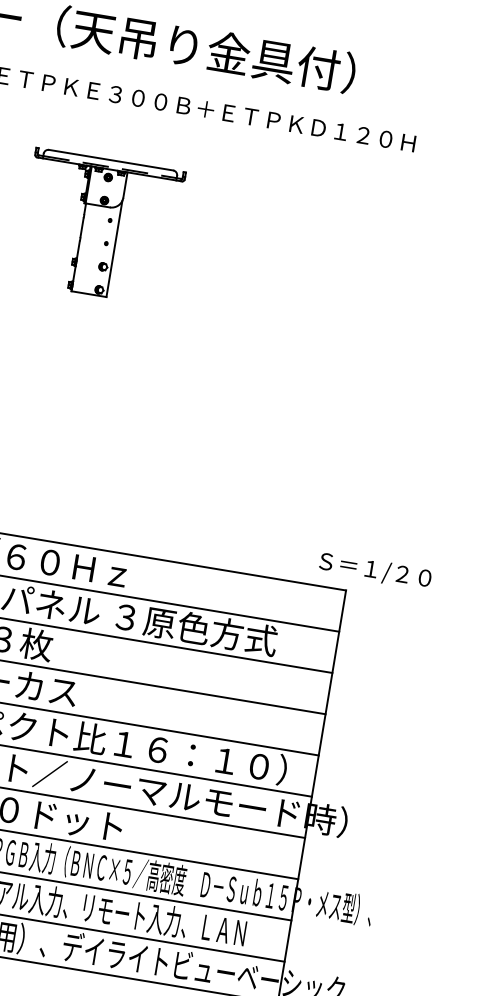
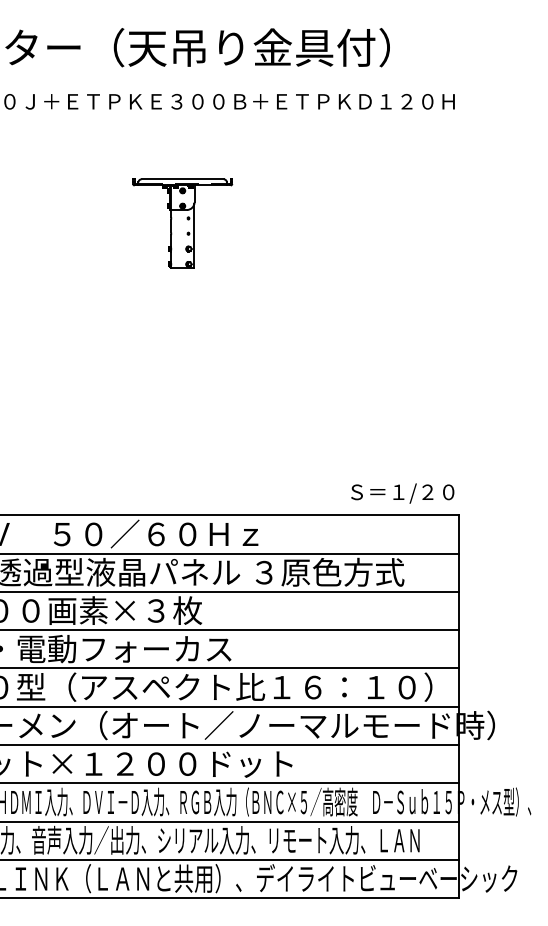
part: (100, 226) -> (182, 223), size x0.71
text: (375, 571) -> (402, 493), moved

